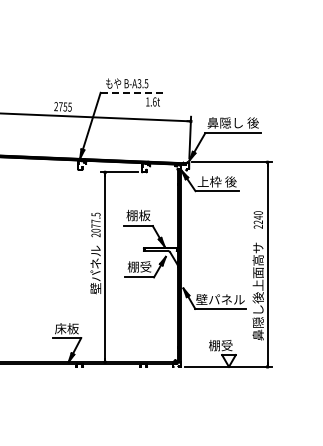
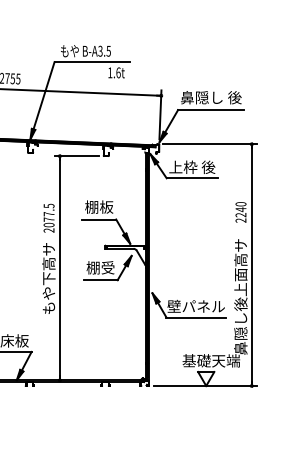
line: (132, 92) -> (92, 61), dashed -> solid
text: (95, 275) -> (48, 277), 壁パネル -> もや下高サ
text: (233, 345) -> (211, 360), 棚受 -> 基礎天端

